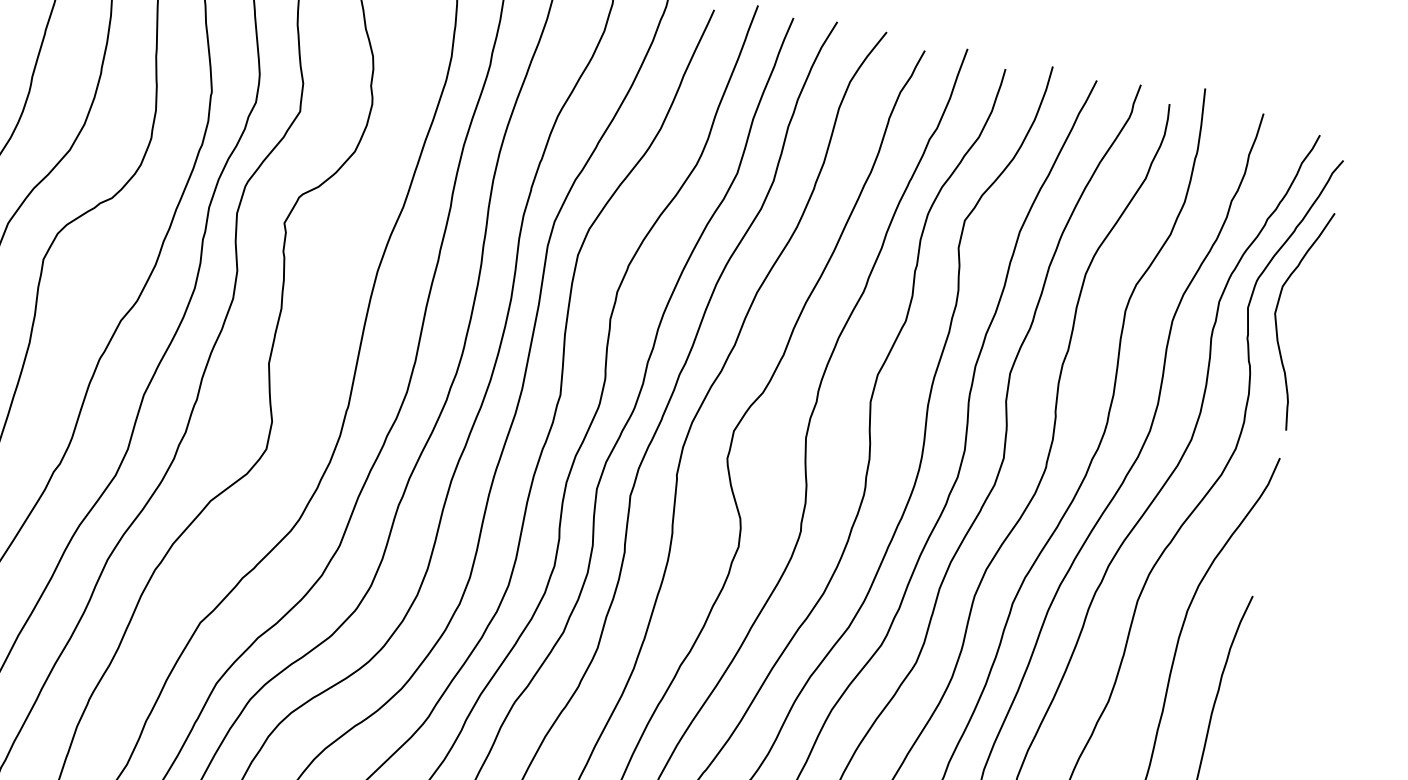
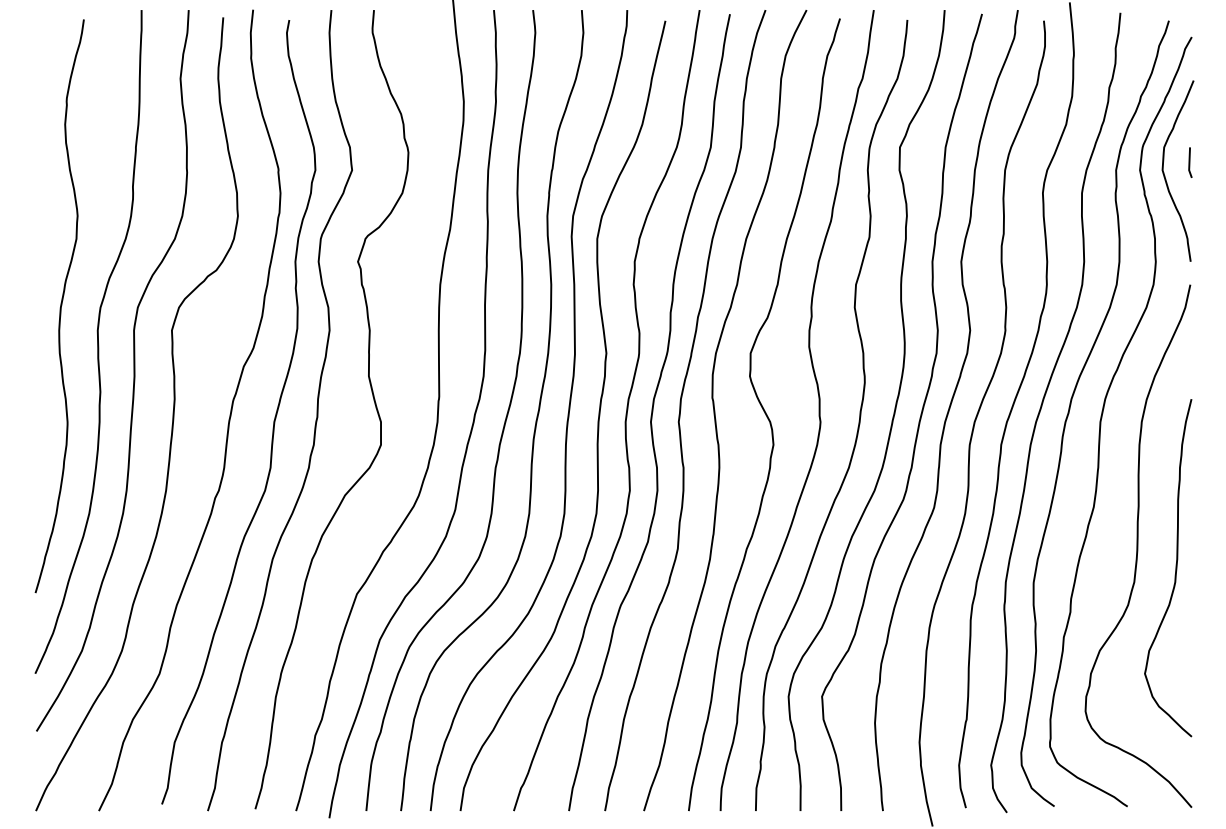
line: (1310, 311) -> (1190, 162), added

